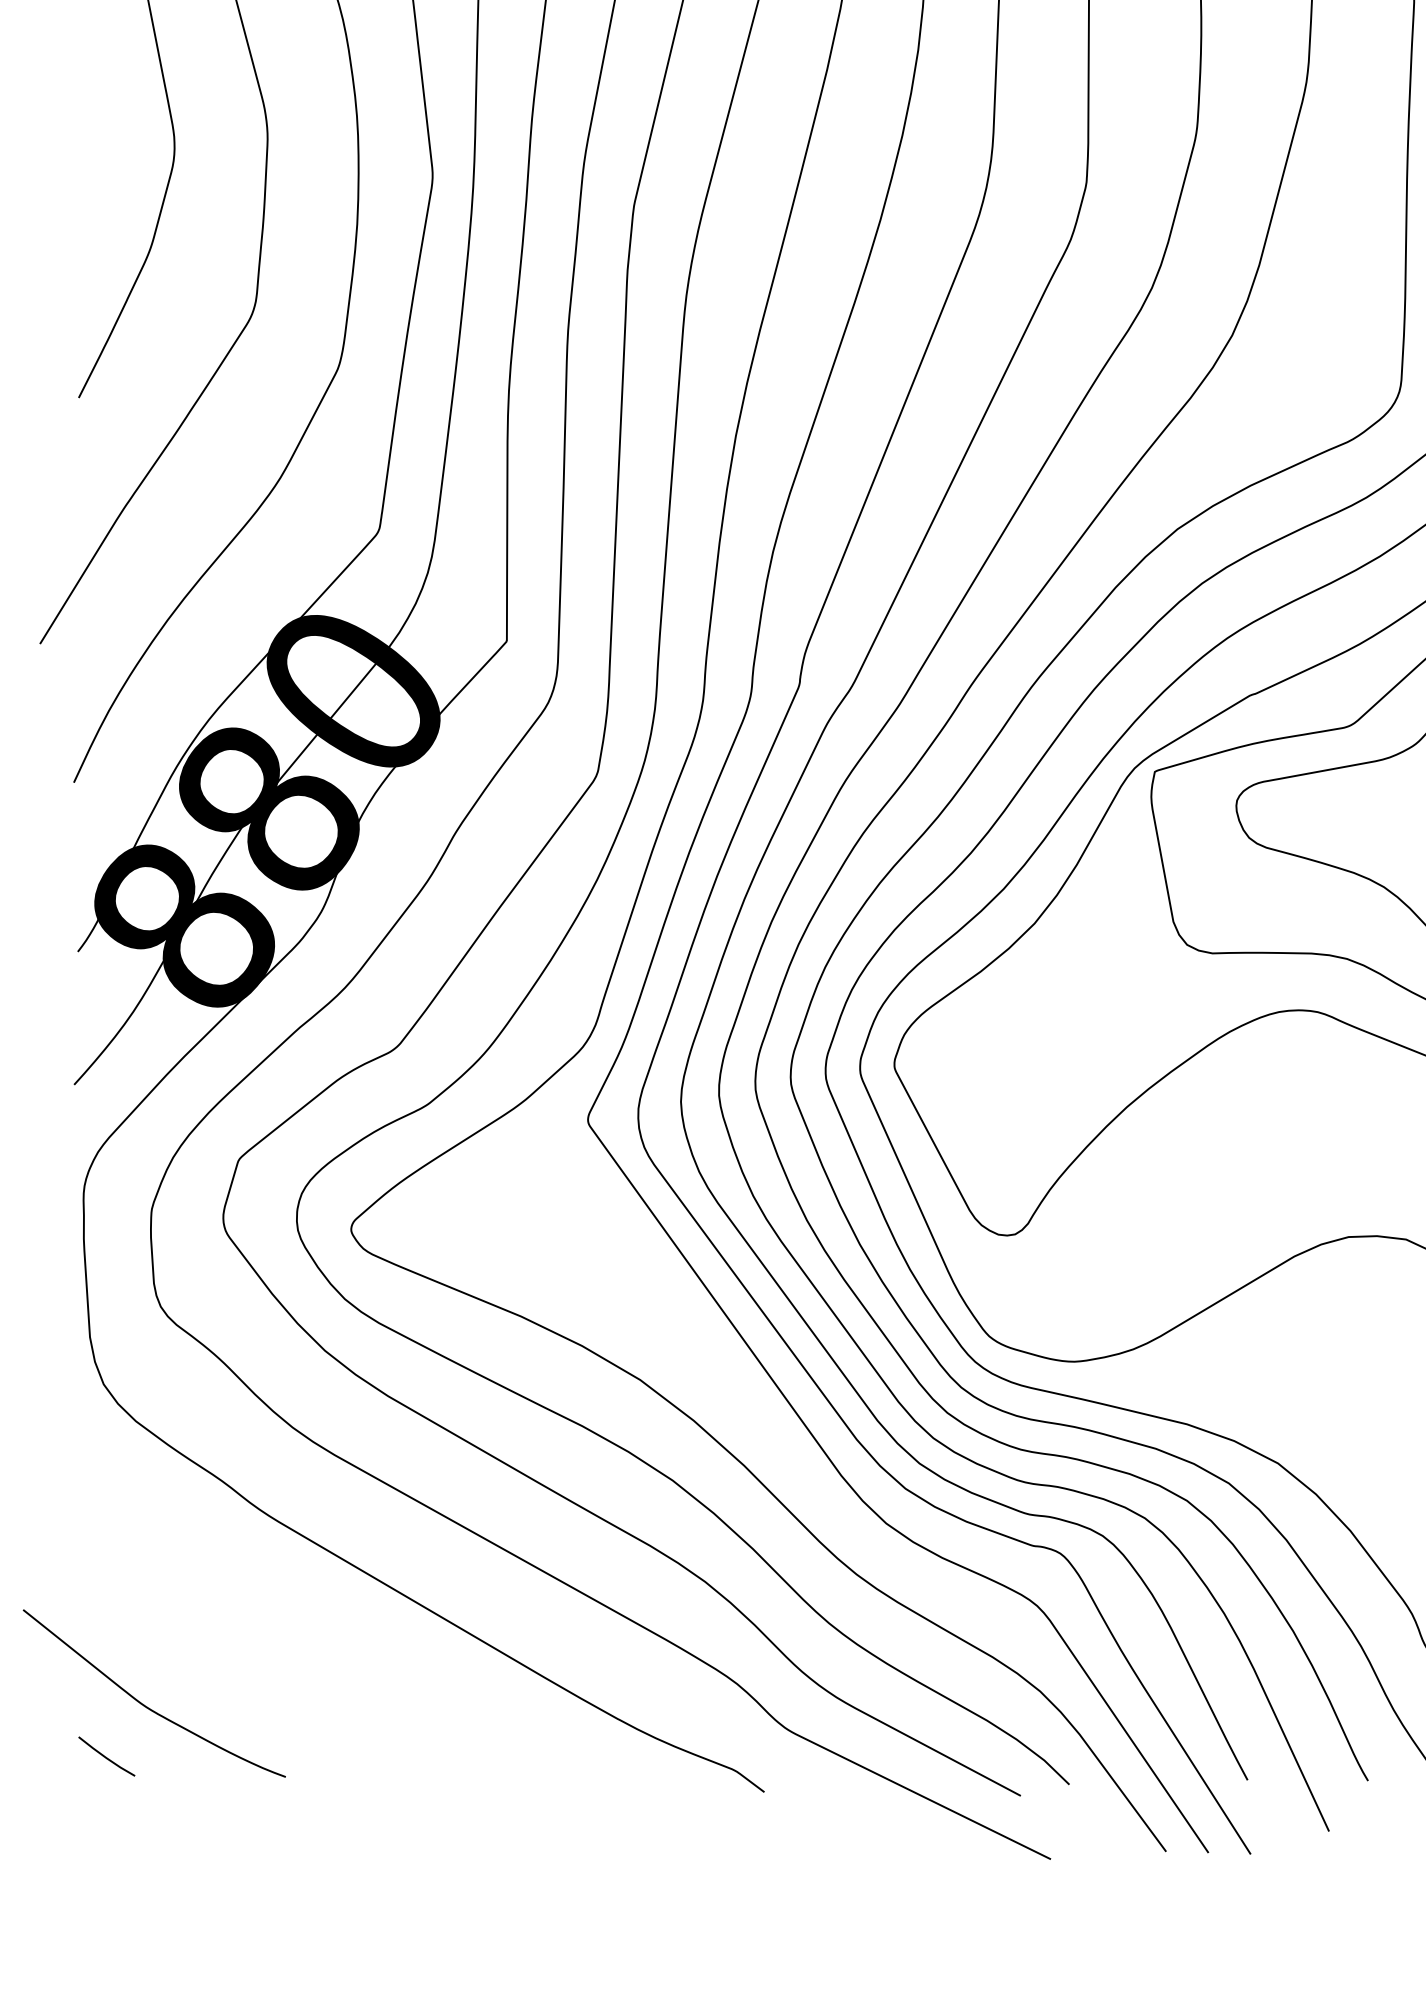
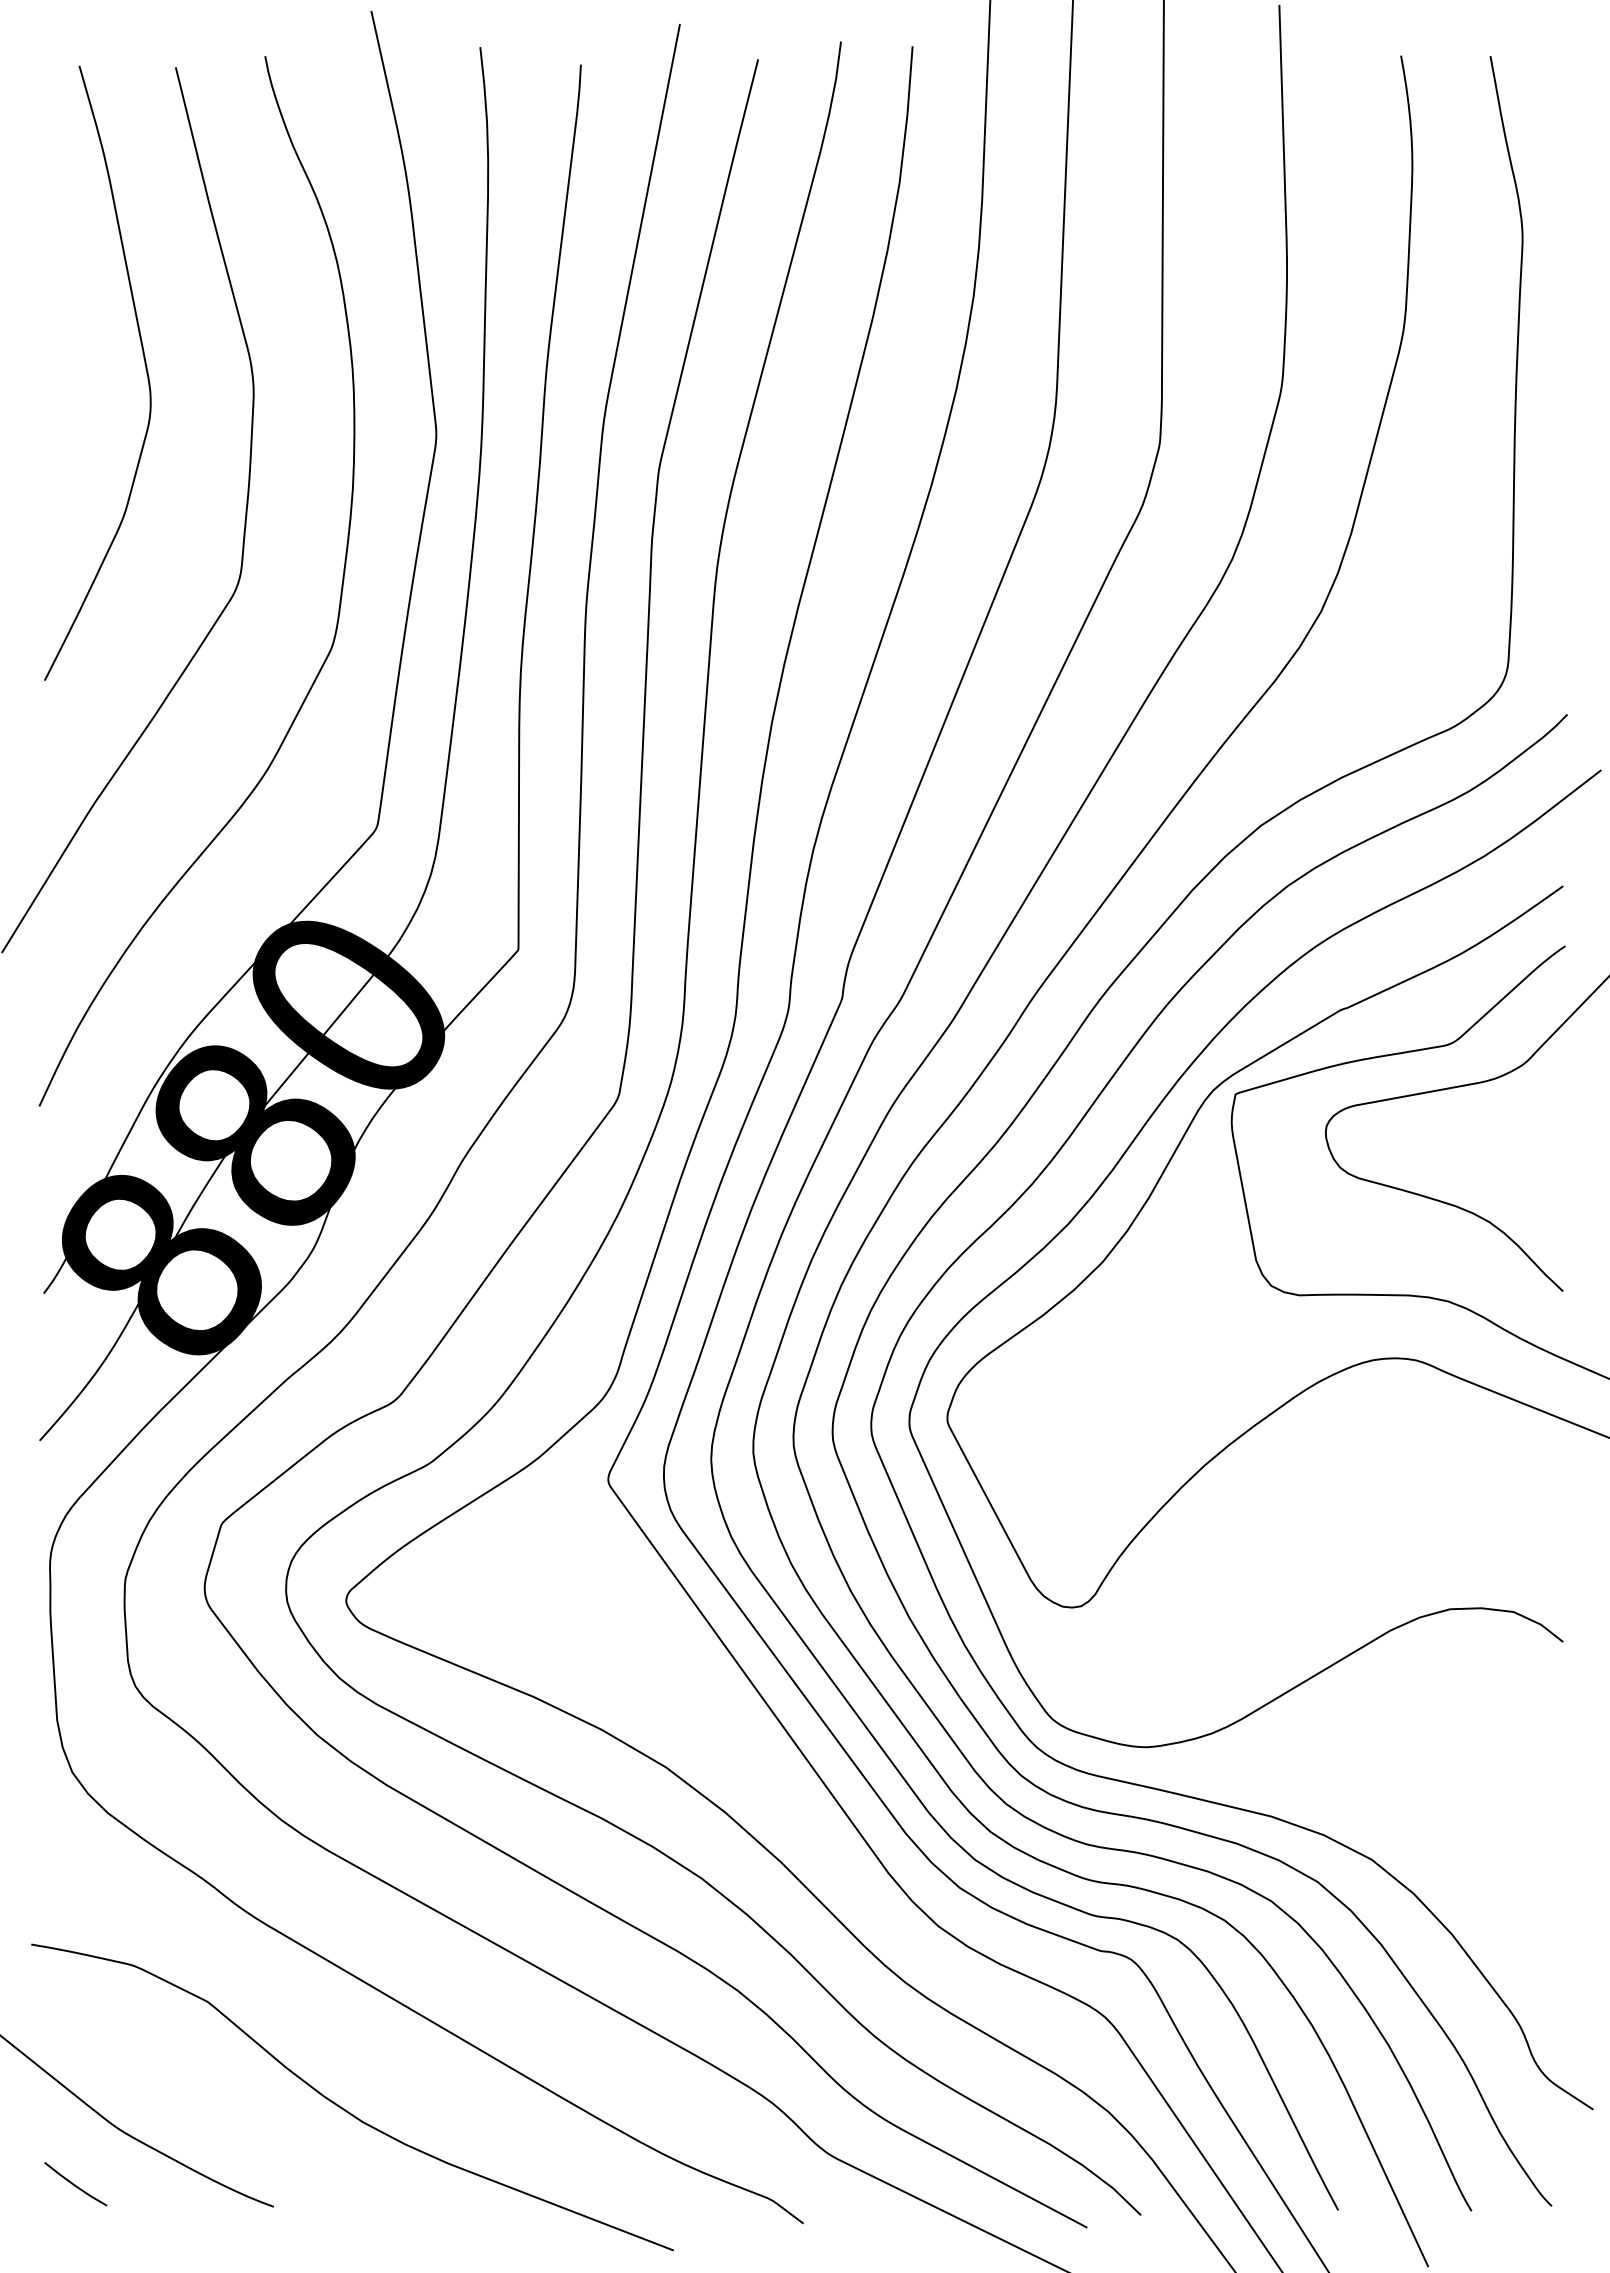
curve: (349, 1688) -> (344, 2108), added

